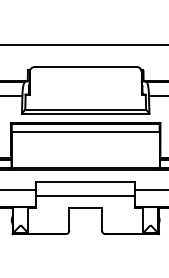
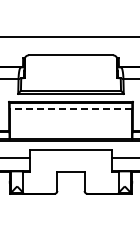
line: (85, 132) -> (70, 109), solid -> dashed
line: (85, 196) -> (70, 162), removed

